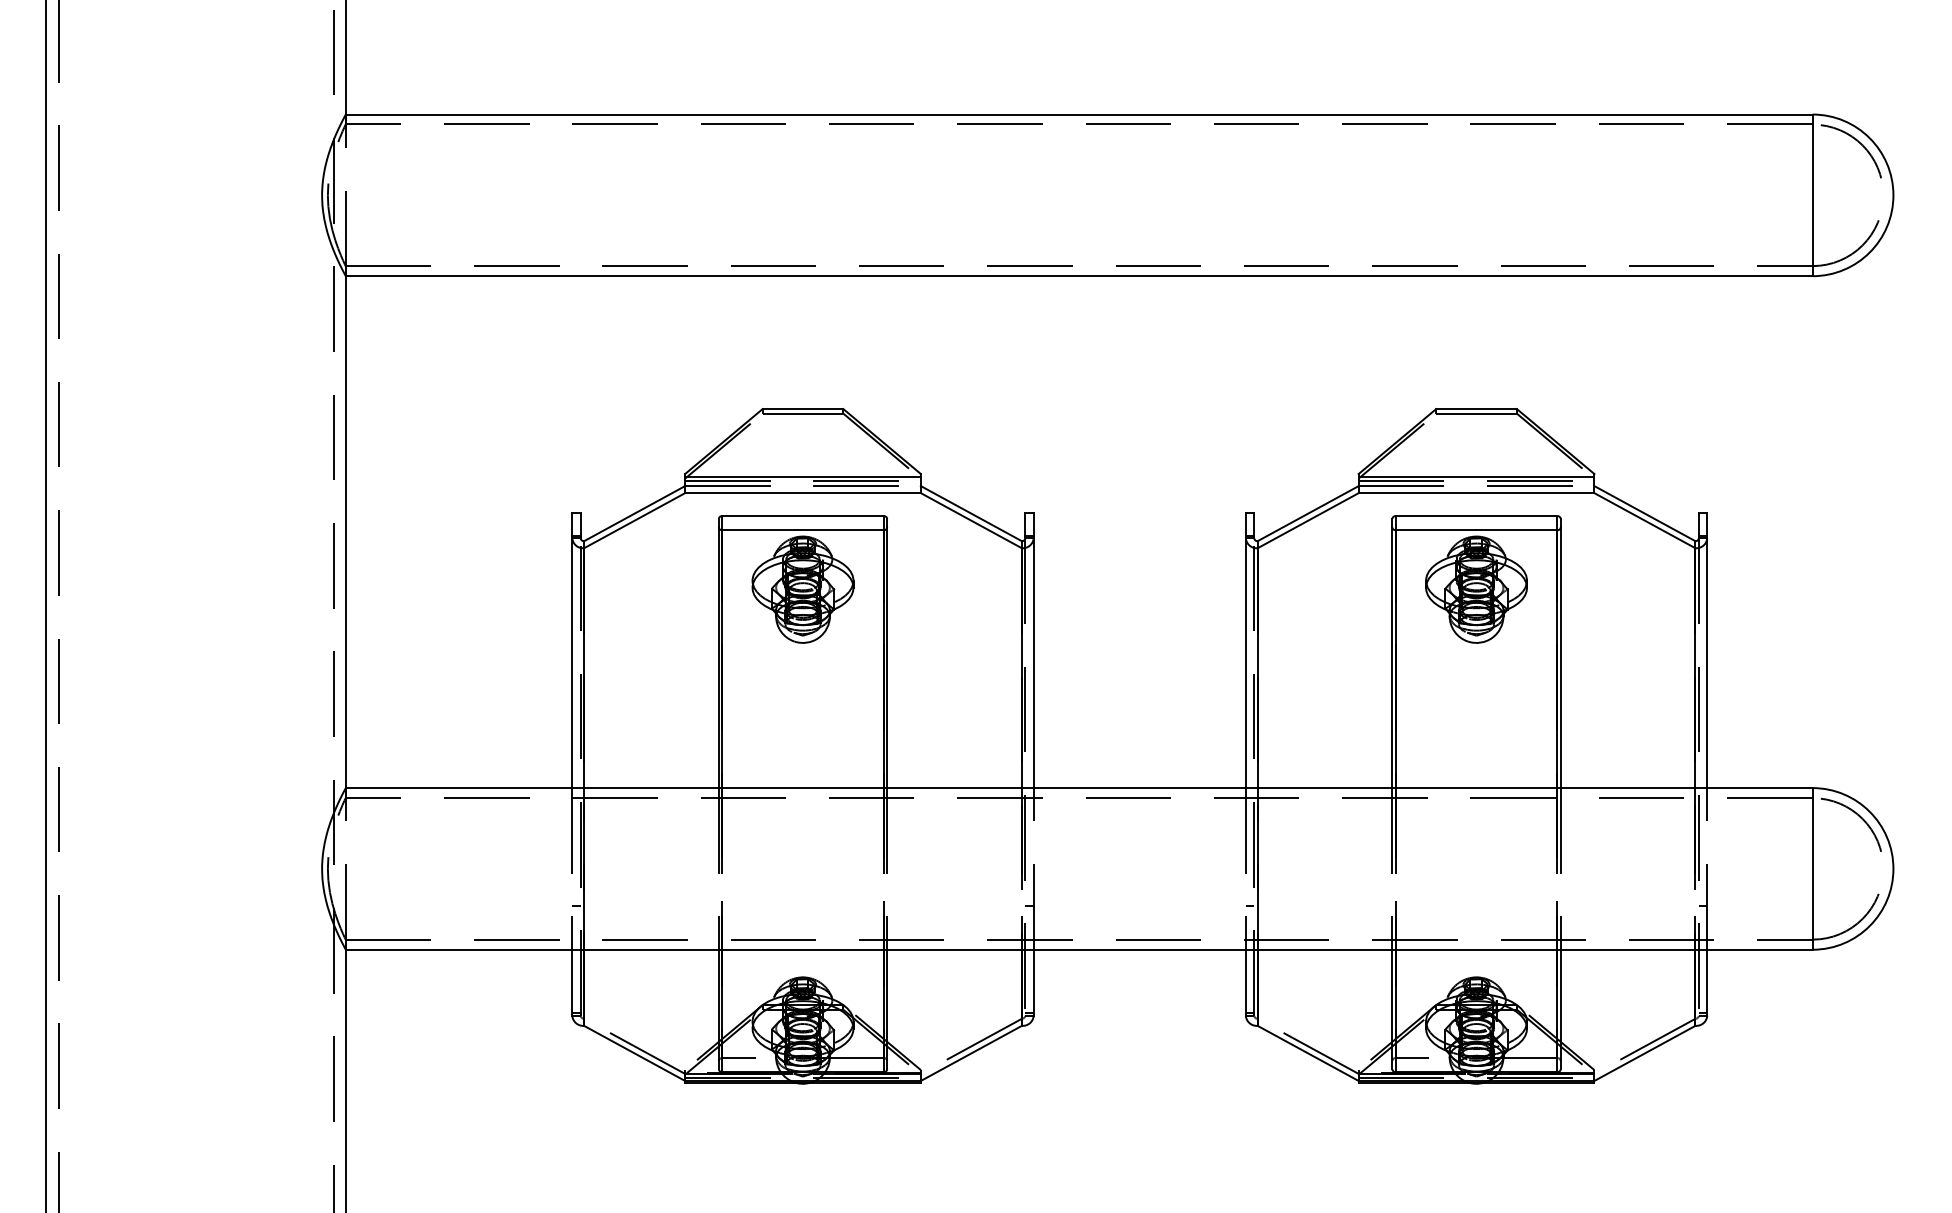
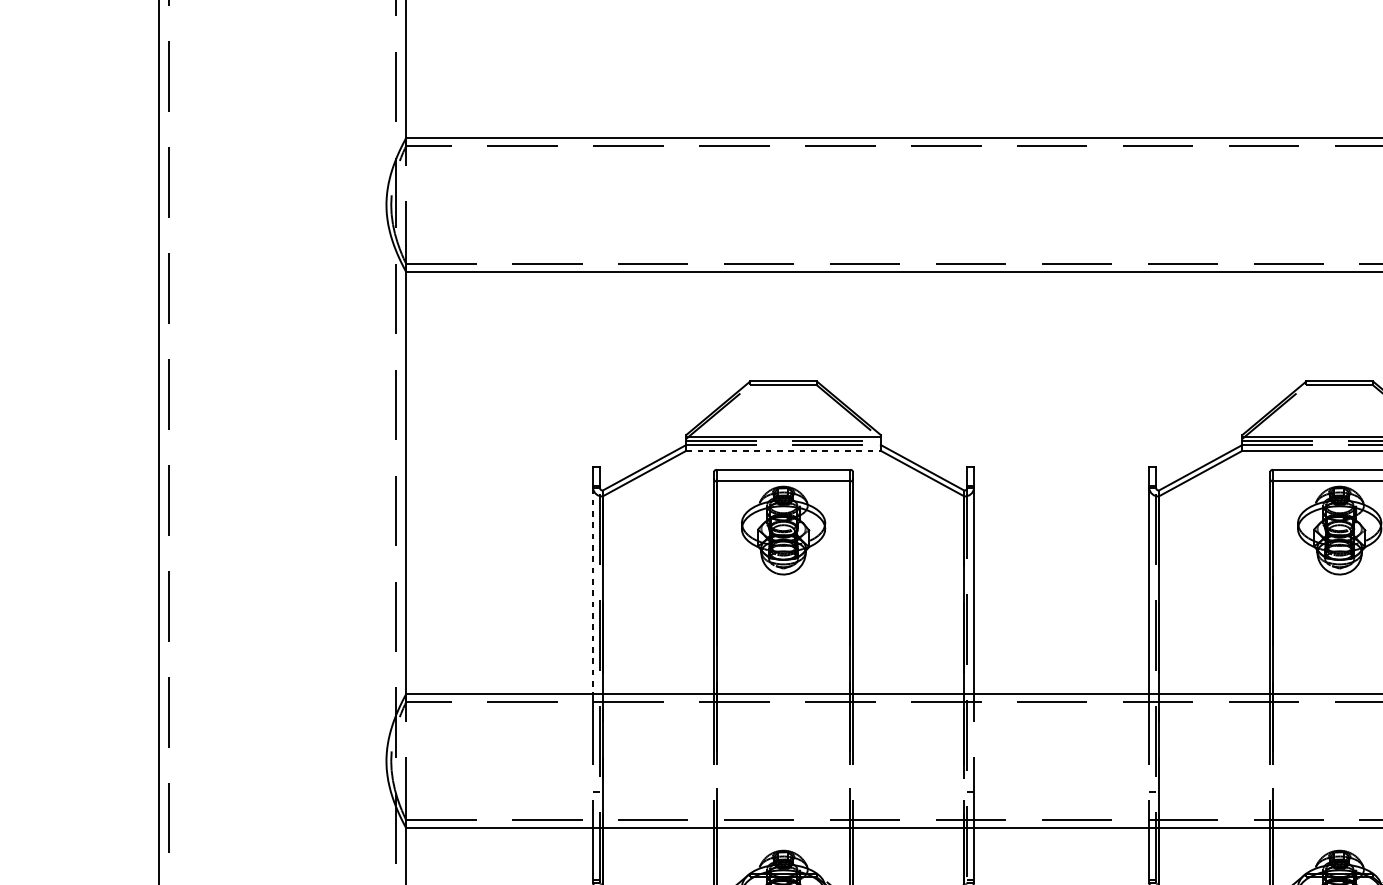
line: (803, 493) -> (783, 451), solid -> dashed
line: (572, 663) -> (593, 591), solid -> dashed

